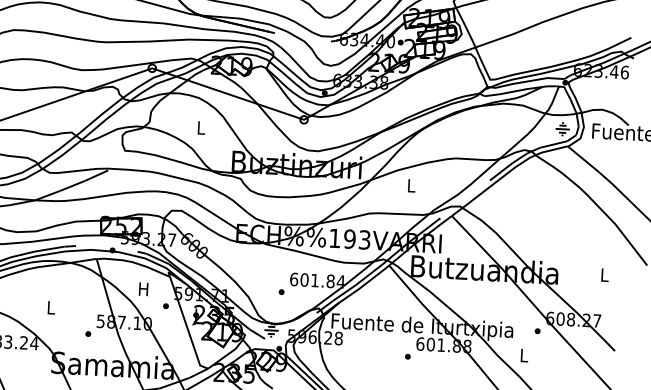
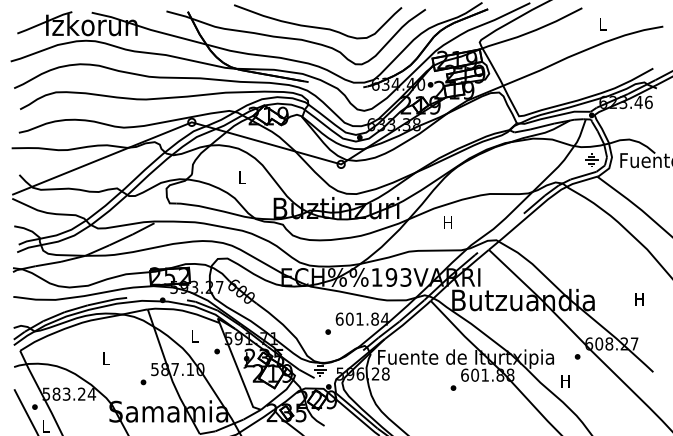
text: (410, 185) -> (447, 222), L -> H
text: (604, 275) -> (639, 299), L -> H
text: (143, 289) -> (194, 336), H -> L
text: (523, 355) -> (565, 381), L -> H

